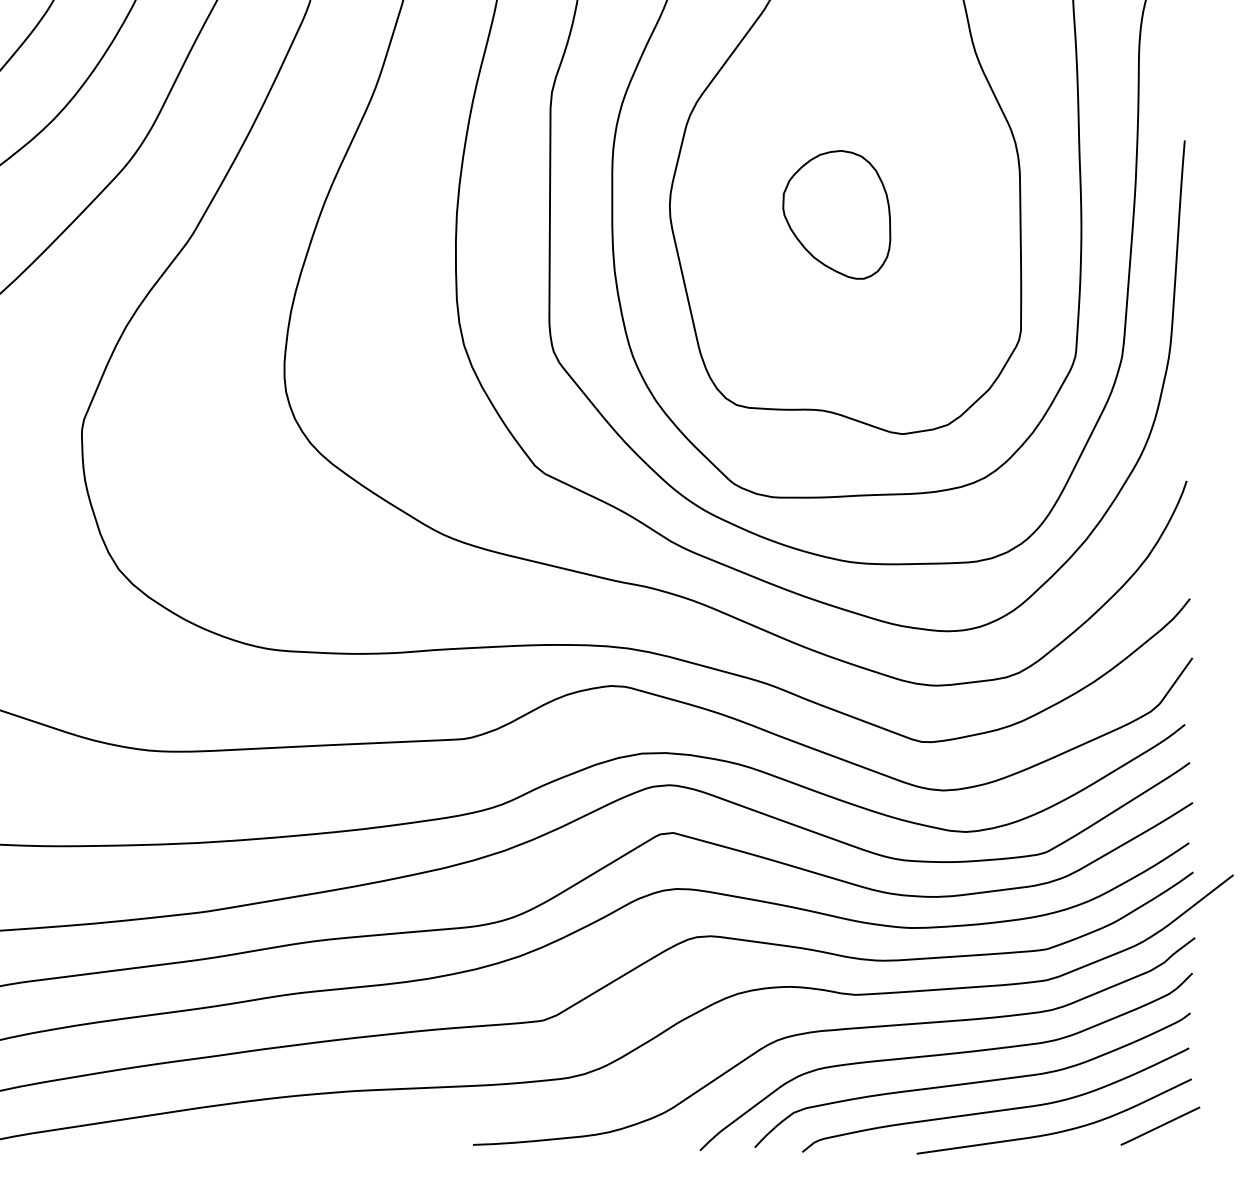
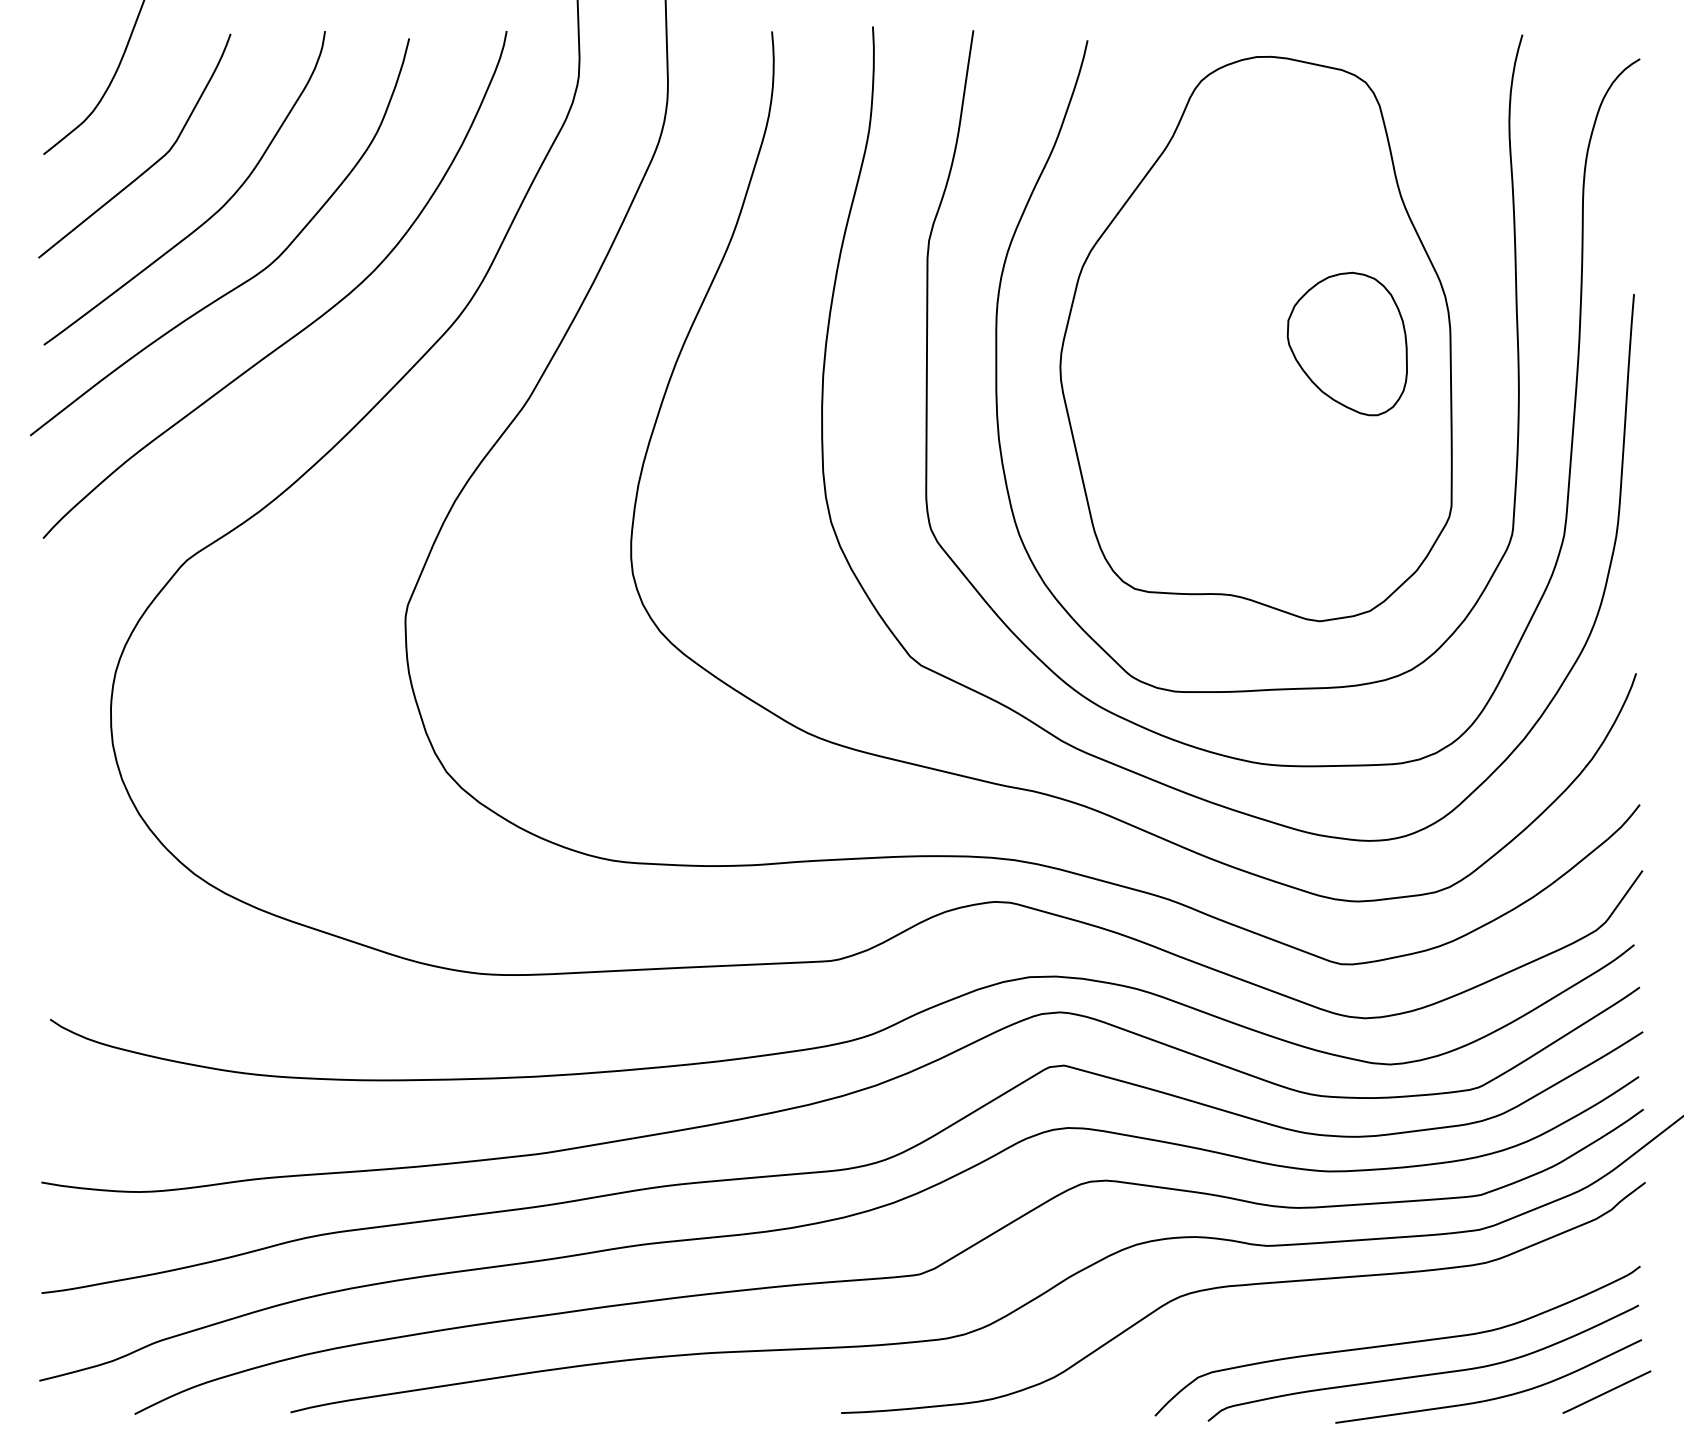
part: (836, 214) -> (1346, 343), moved
curve: (945, 1055) -> (1367, 1313), removed

